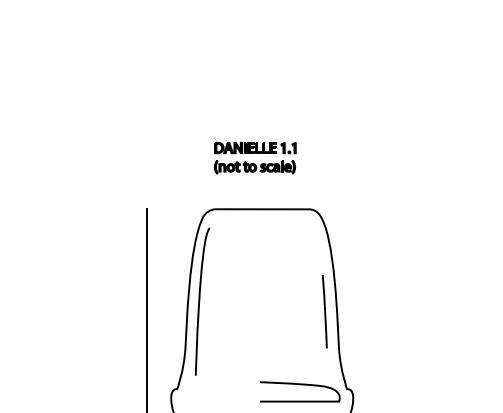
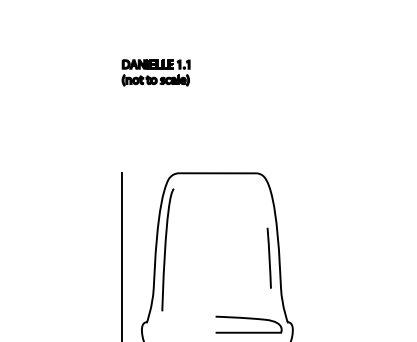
part: (255, 157) -> (156, 72), moved

